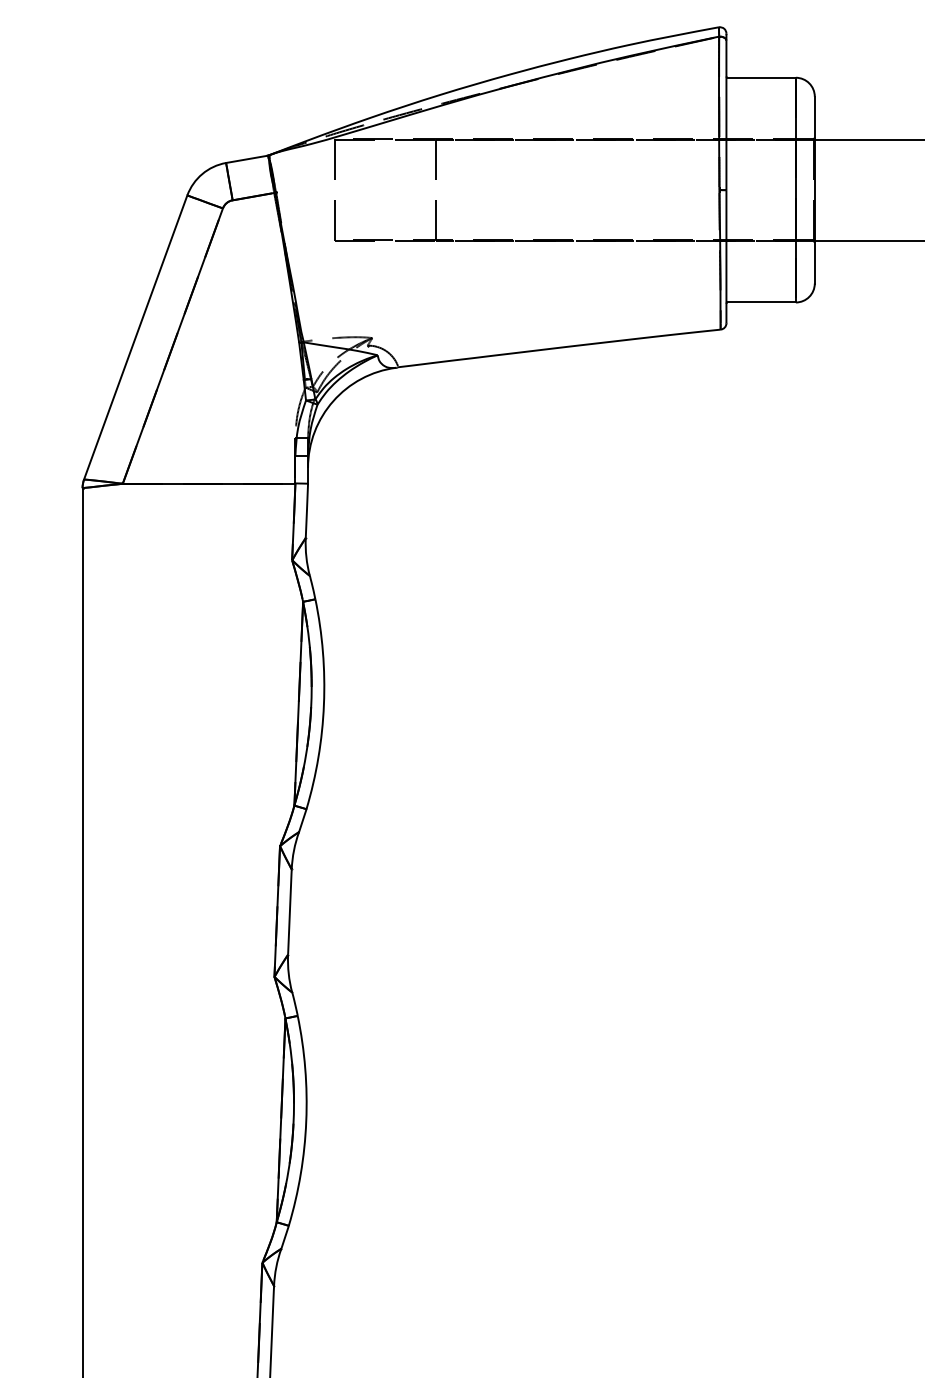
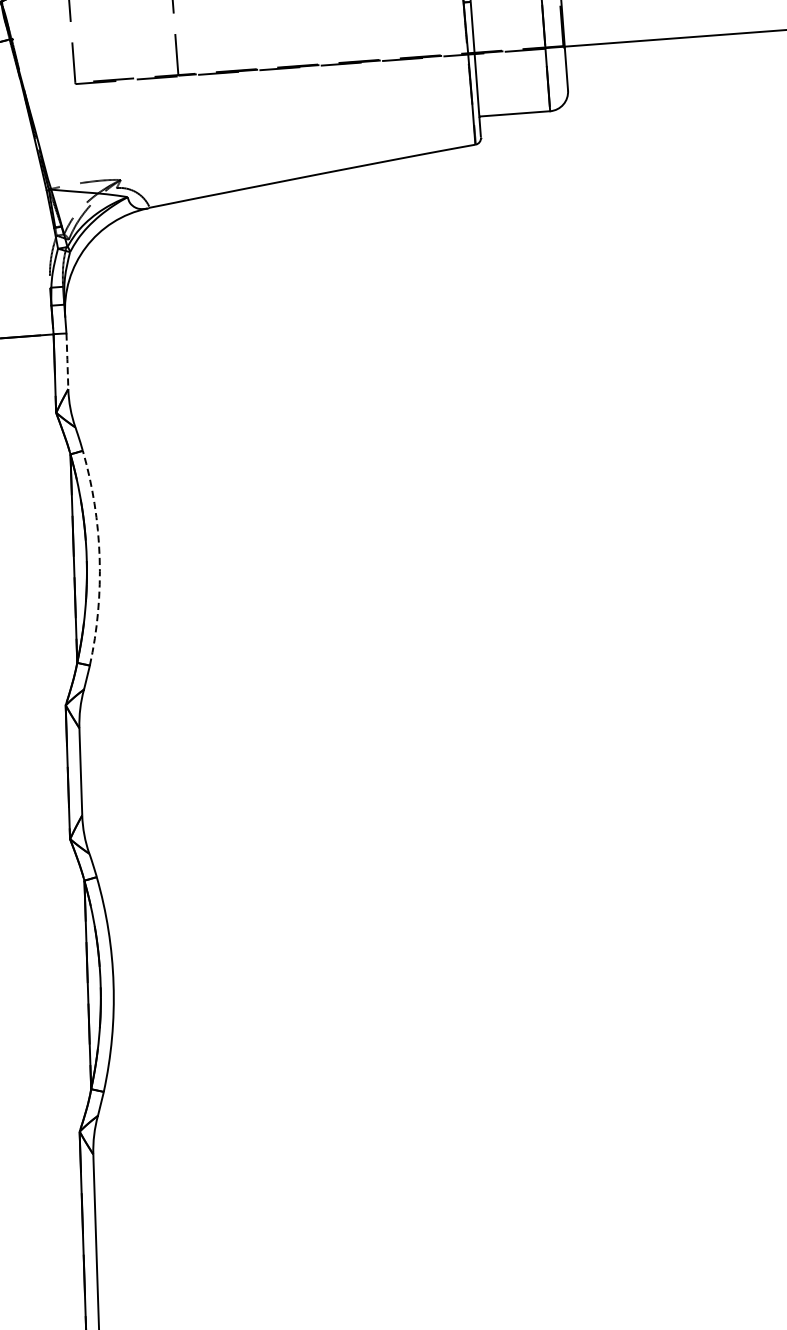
line: (306, 510) -> (66, 360), solid -> dashed
arc: (323, 704) -> (99, 557), solid -> dashed

